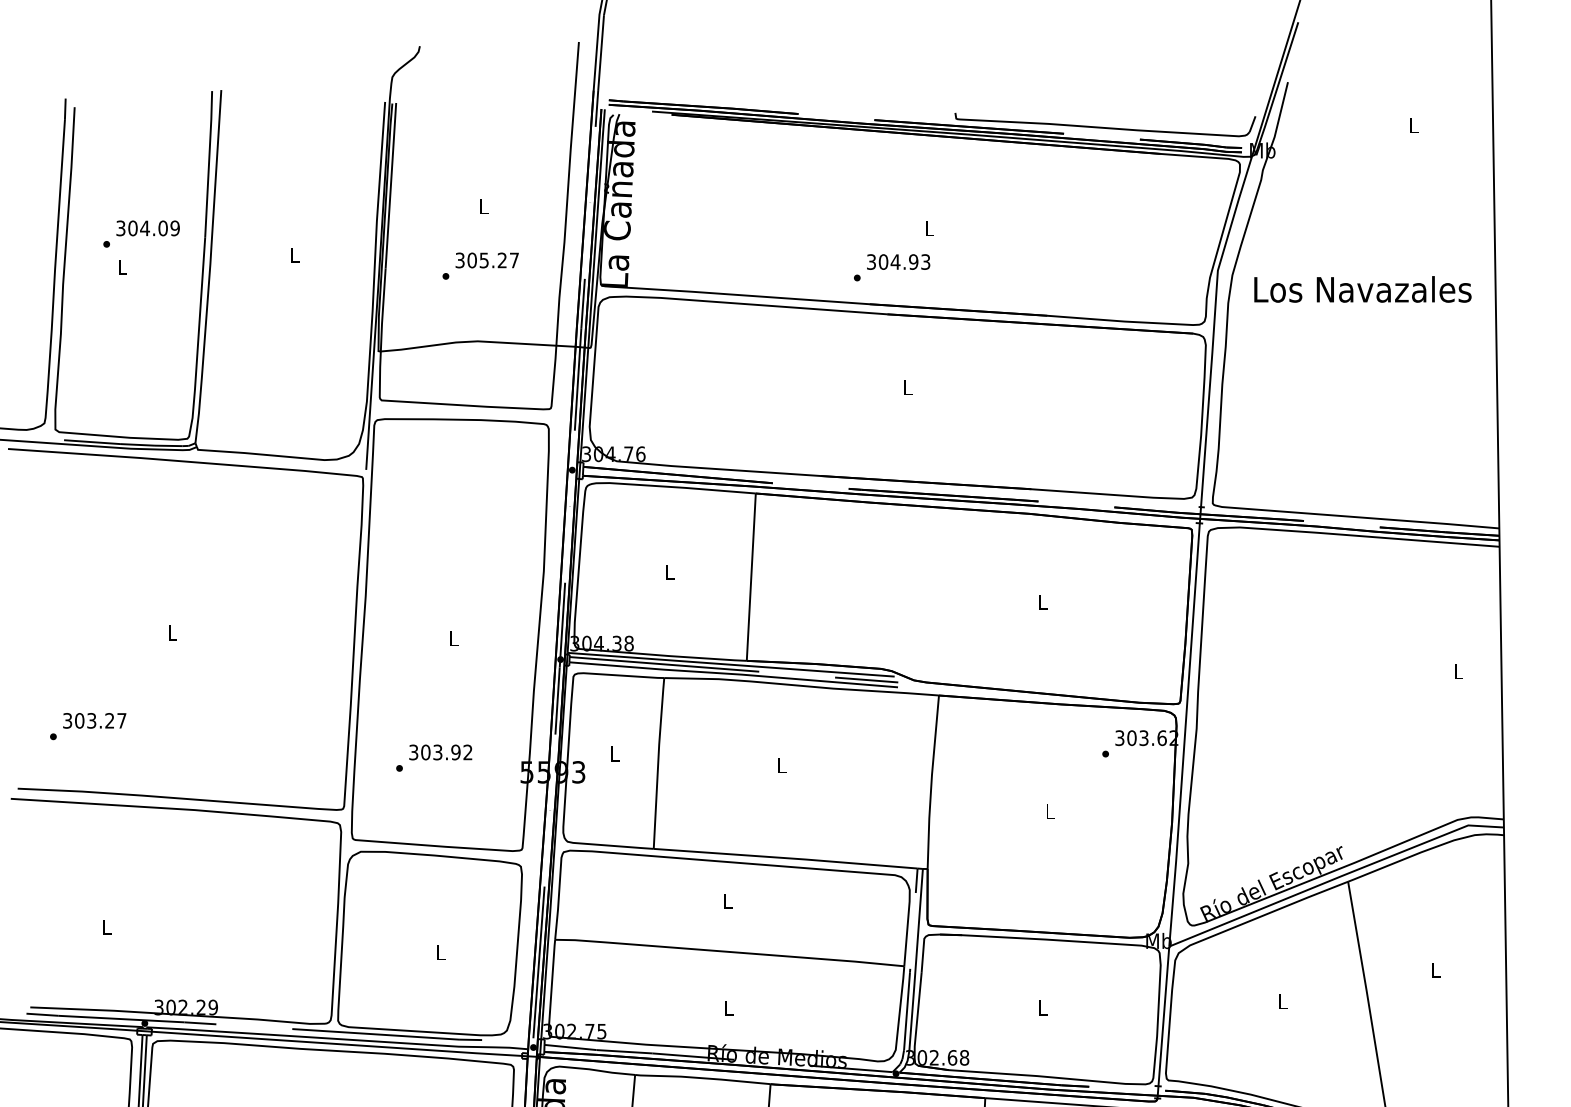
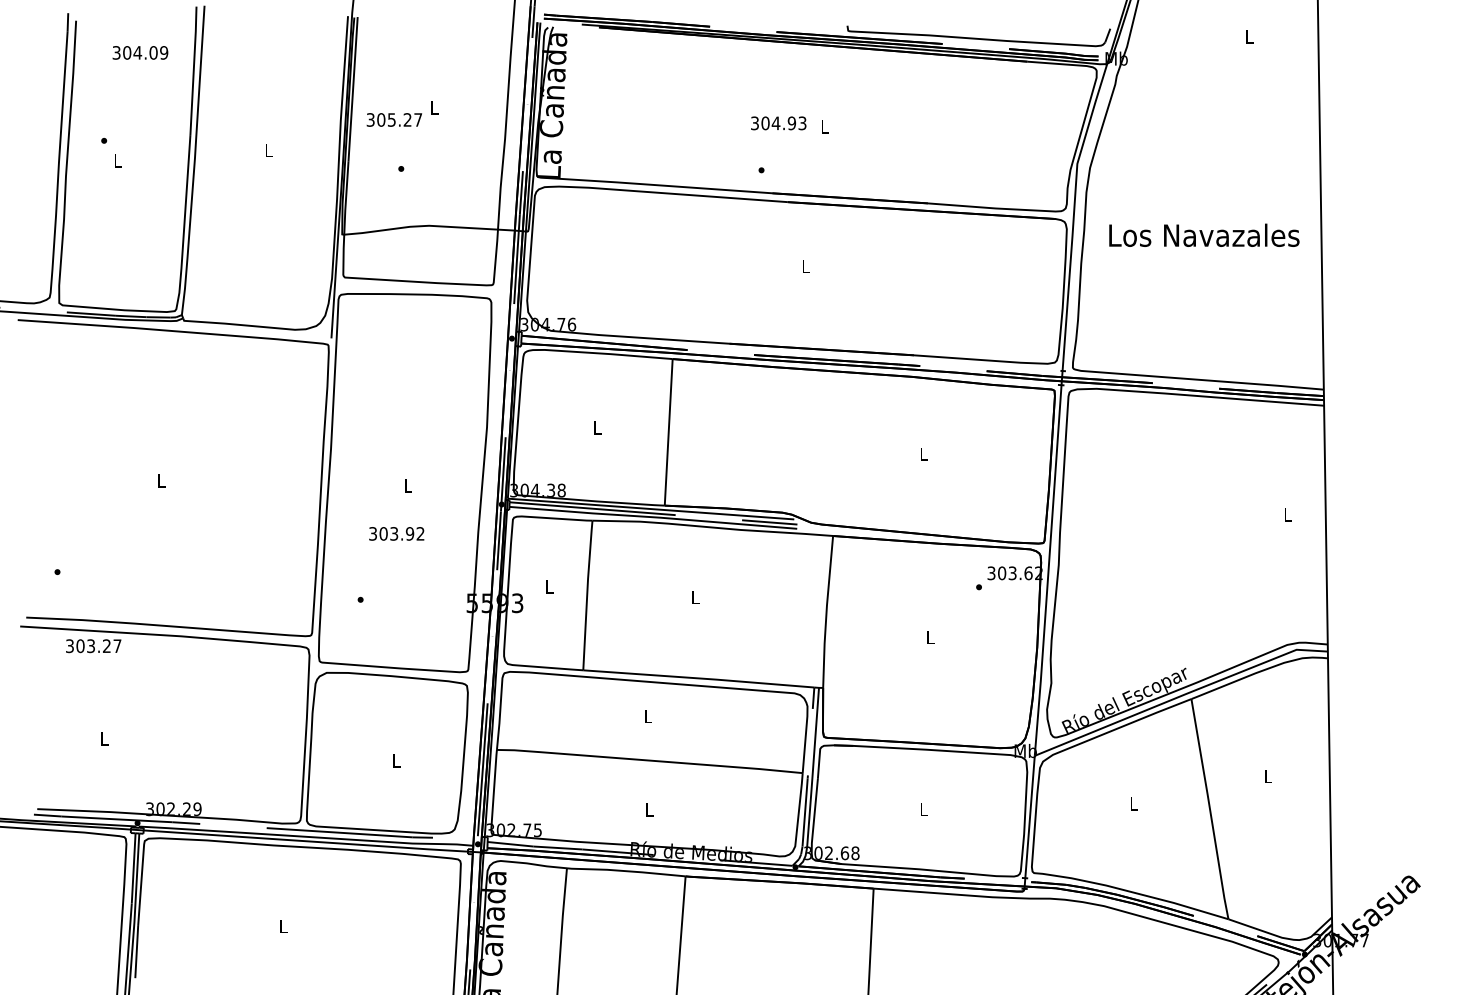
text: (148, 227) -> (140, 52), moved
text: (487, 259) -> (394, 119), moved
text: (898, 262) -> (778, 123), moved
text: (1363, 288) -> (1204, 234), moved
text: (94, 721) -> (93, 646), moved
text: (440, 752) -> (396, 533), moved

